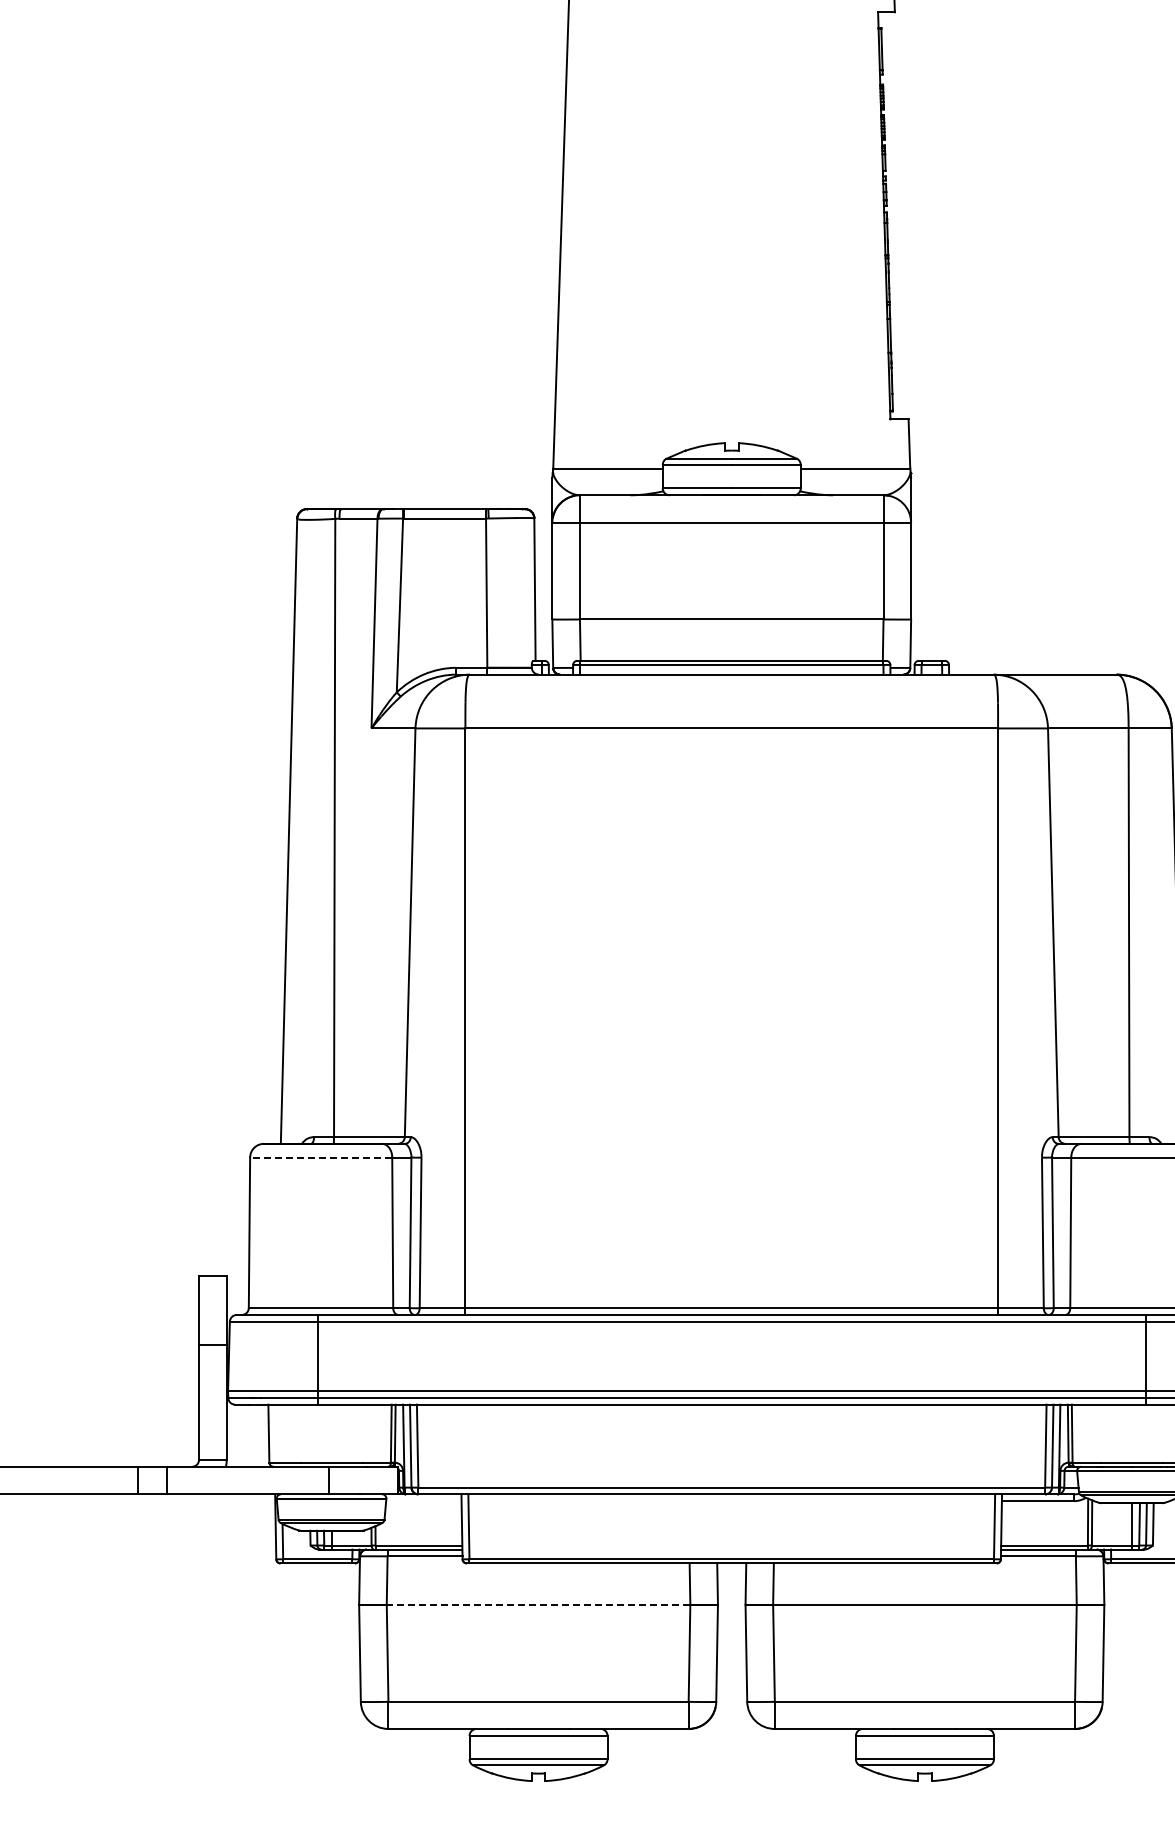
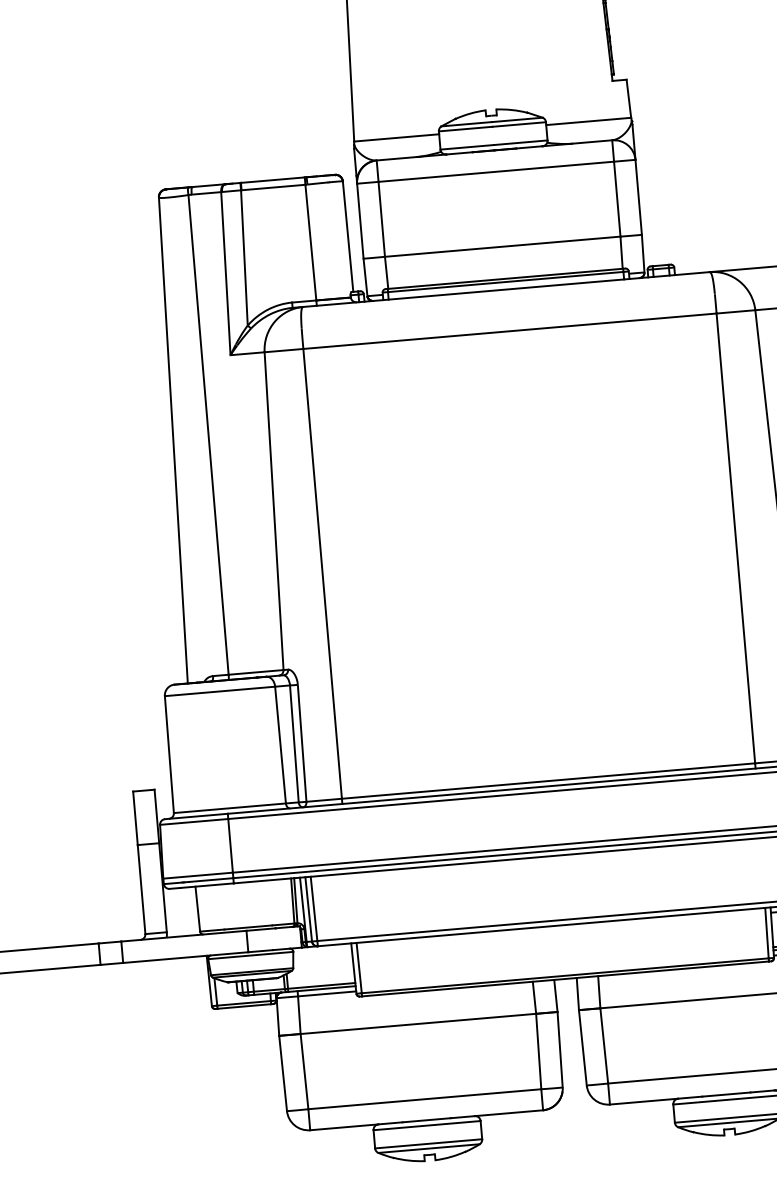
line: (320, 1157) -> (219, 691), dashed -> solid
line: (538, 1604) -> (418, 1023), dashed -> solid

